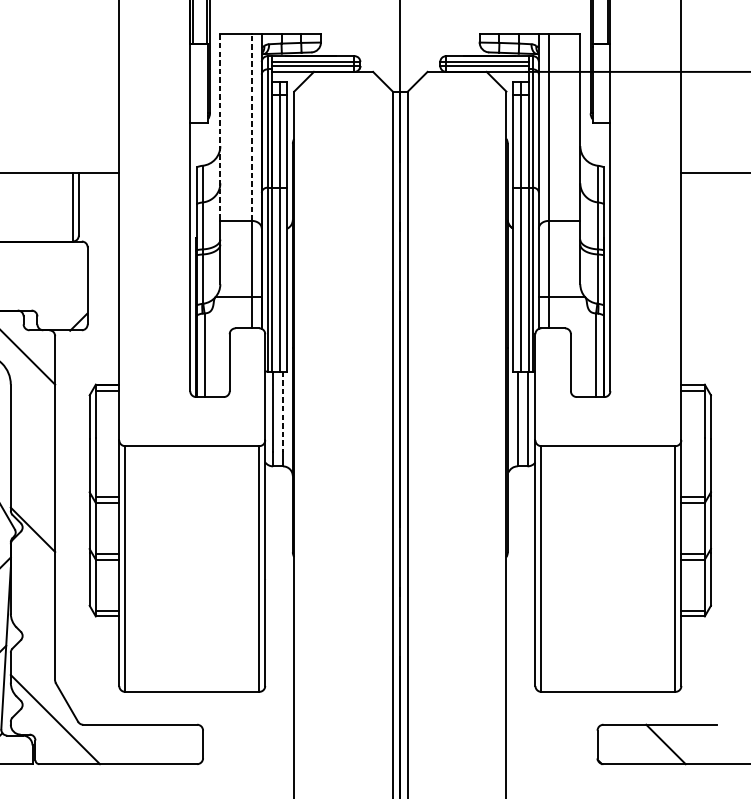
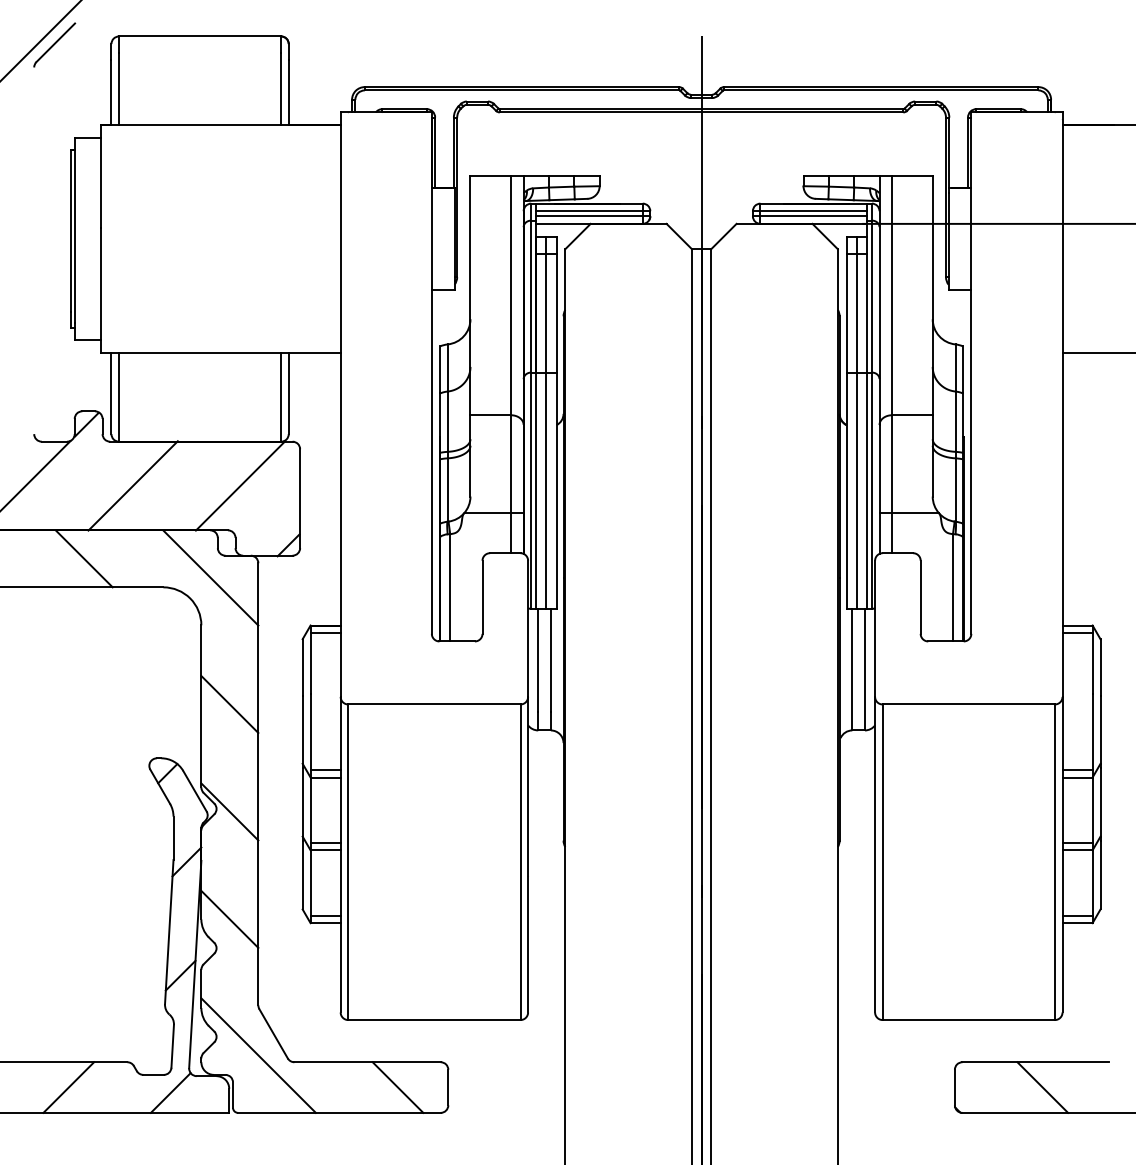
line: (220, 127) -> (470, 295), dashed -> solid
line: (252, 127) -> (511, 295), dashed -> solid
line: (41, 275) -> (240, 485), added
line: (282, 411) -> (550, 660), dashed -> solid
line: (32, 446) -> (229, 704), added
line: (32, 612) -> (229, 918), added
line: (163, 744) -> (397, 1087), added

